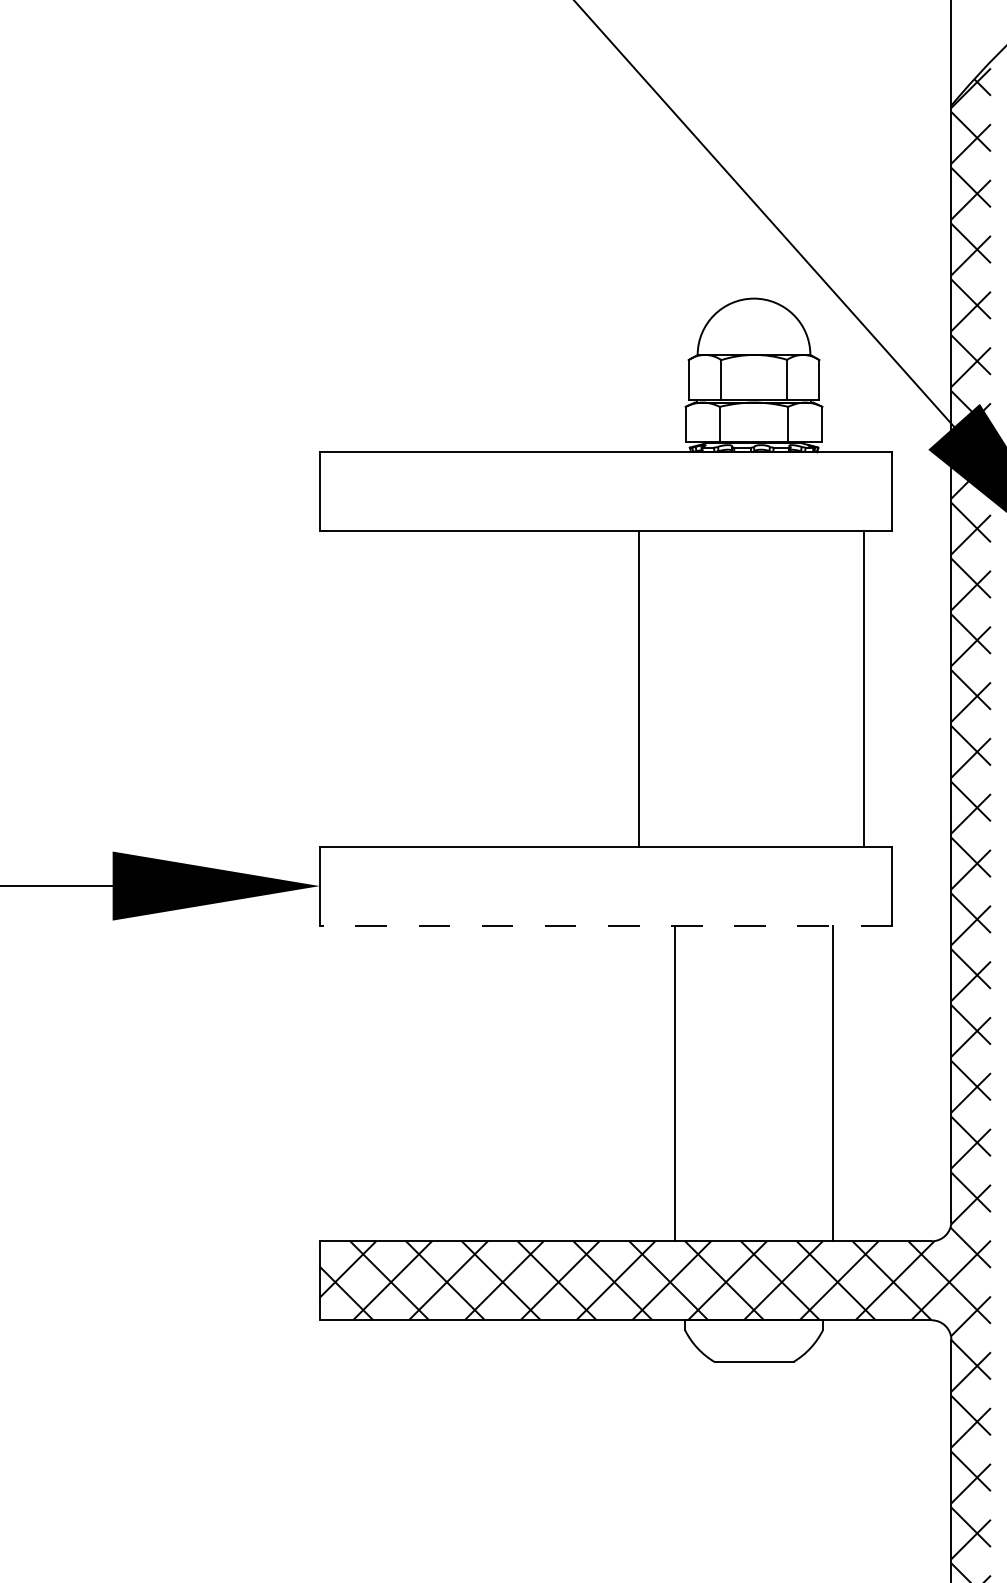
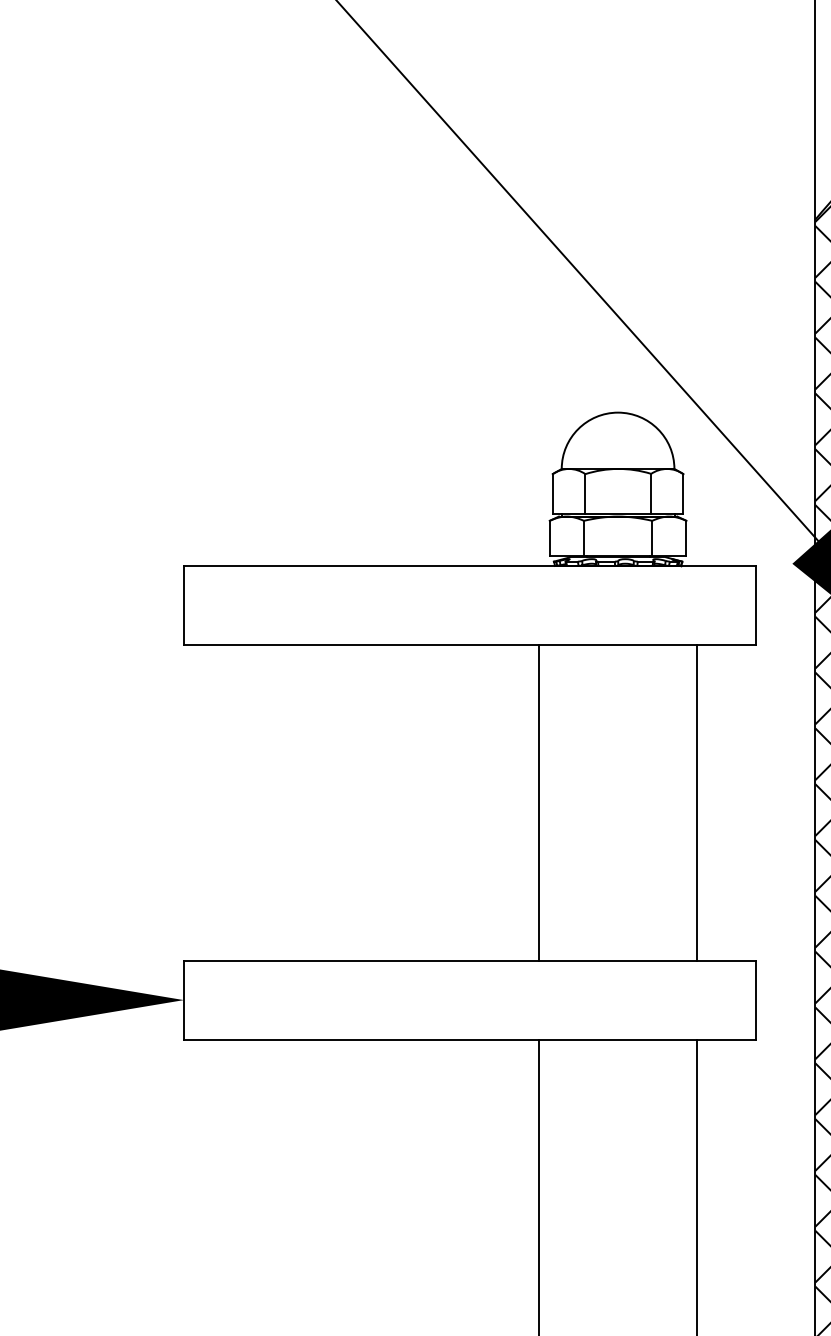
line: (639, 688) -> (539, 802), moved
line: (864, 688) -> (697, 802), moved
line: (605, 925) -> (469, 1039), dashed -> solid

